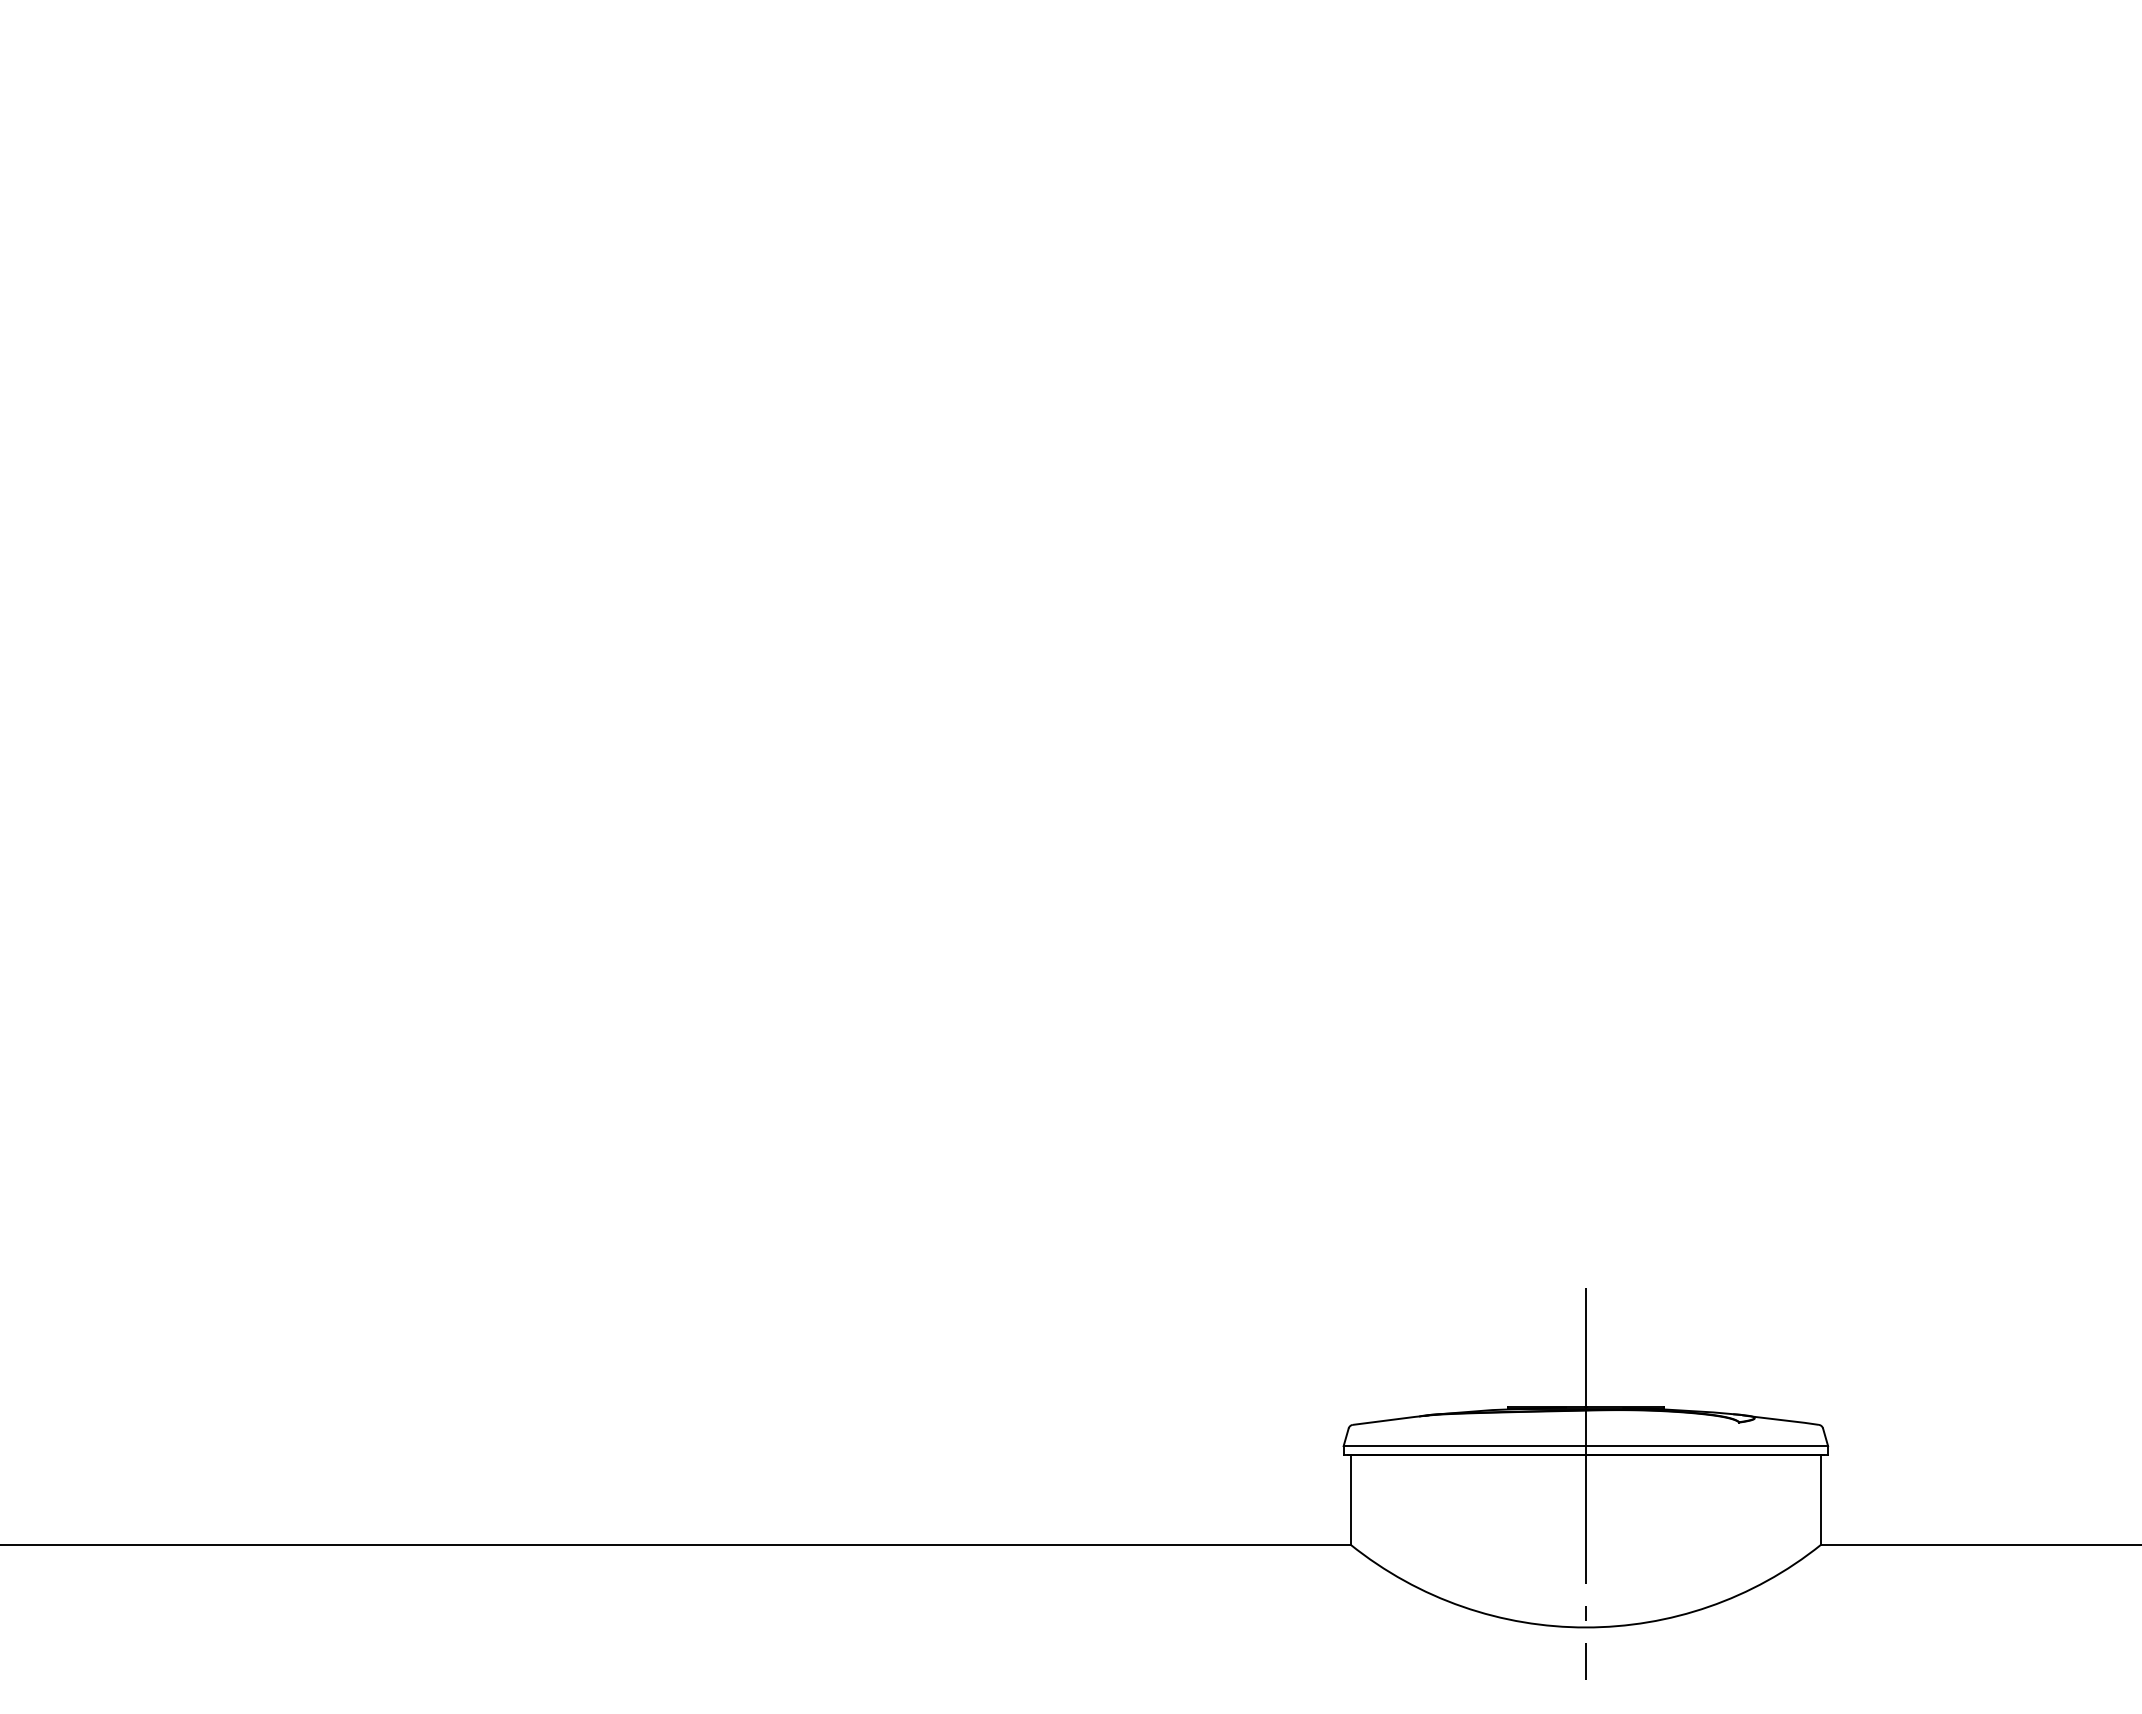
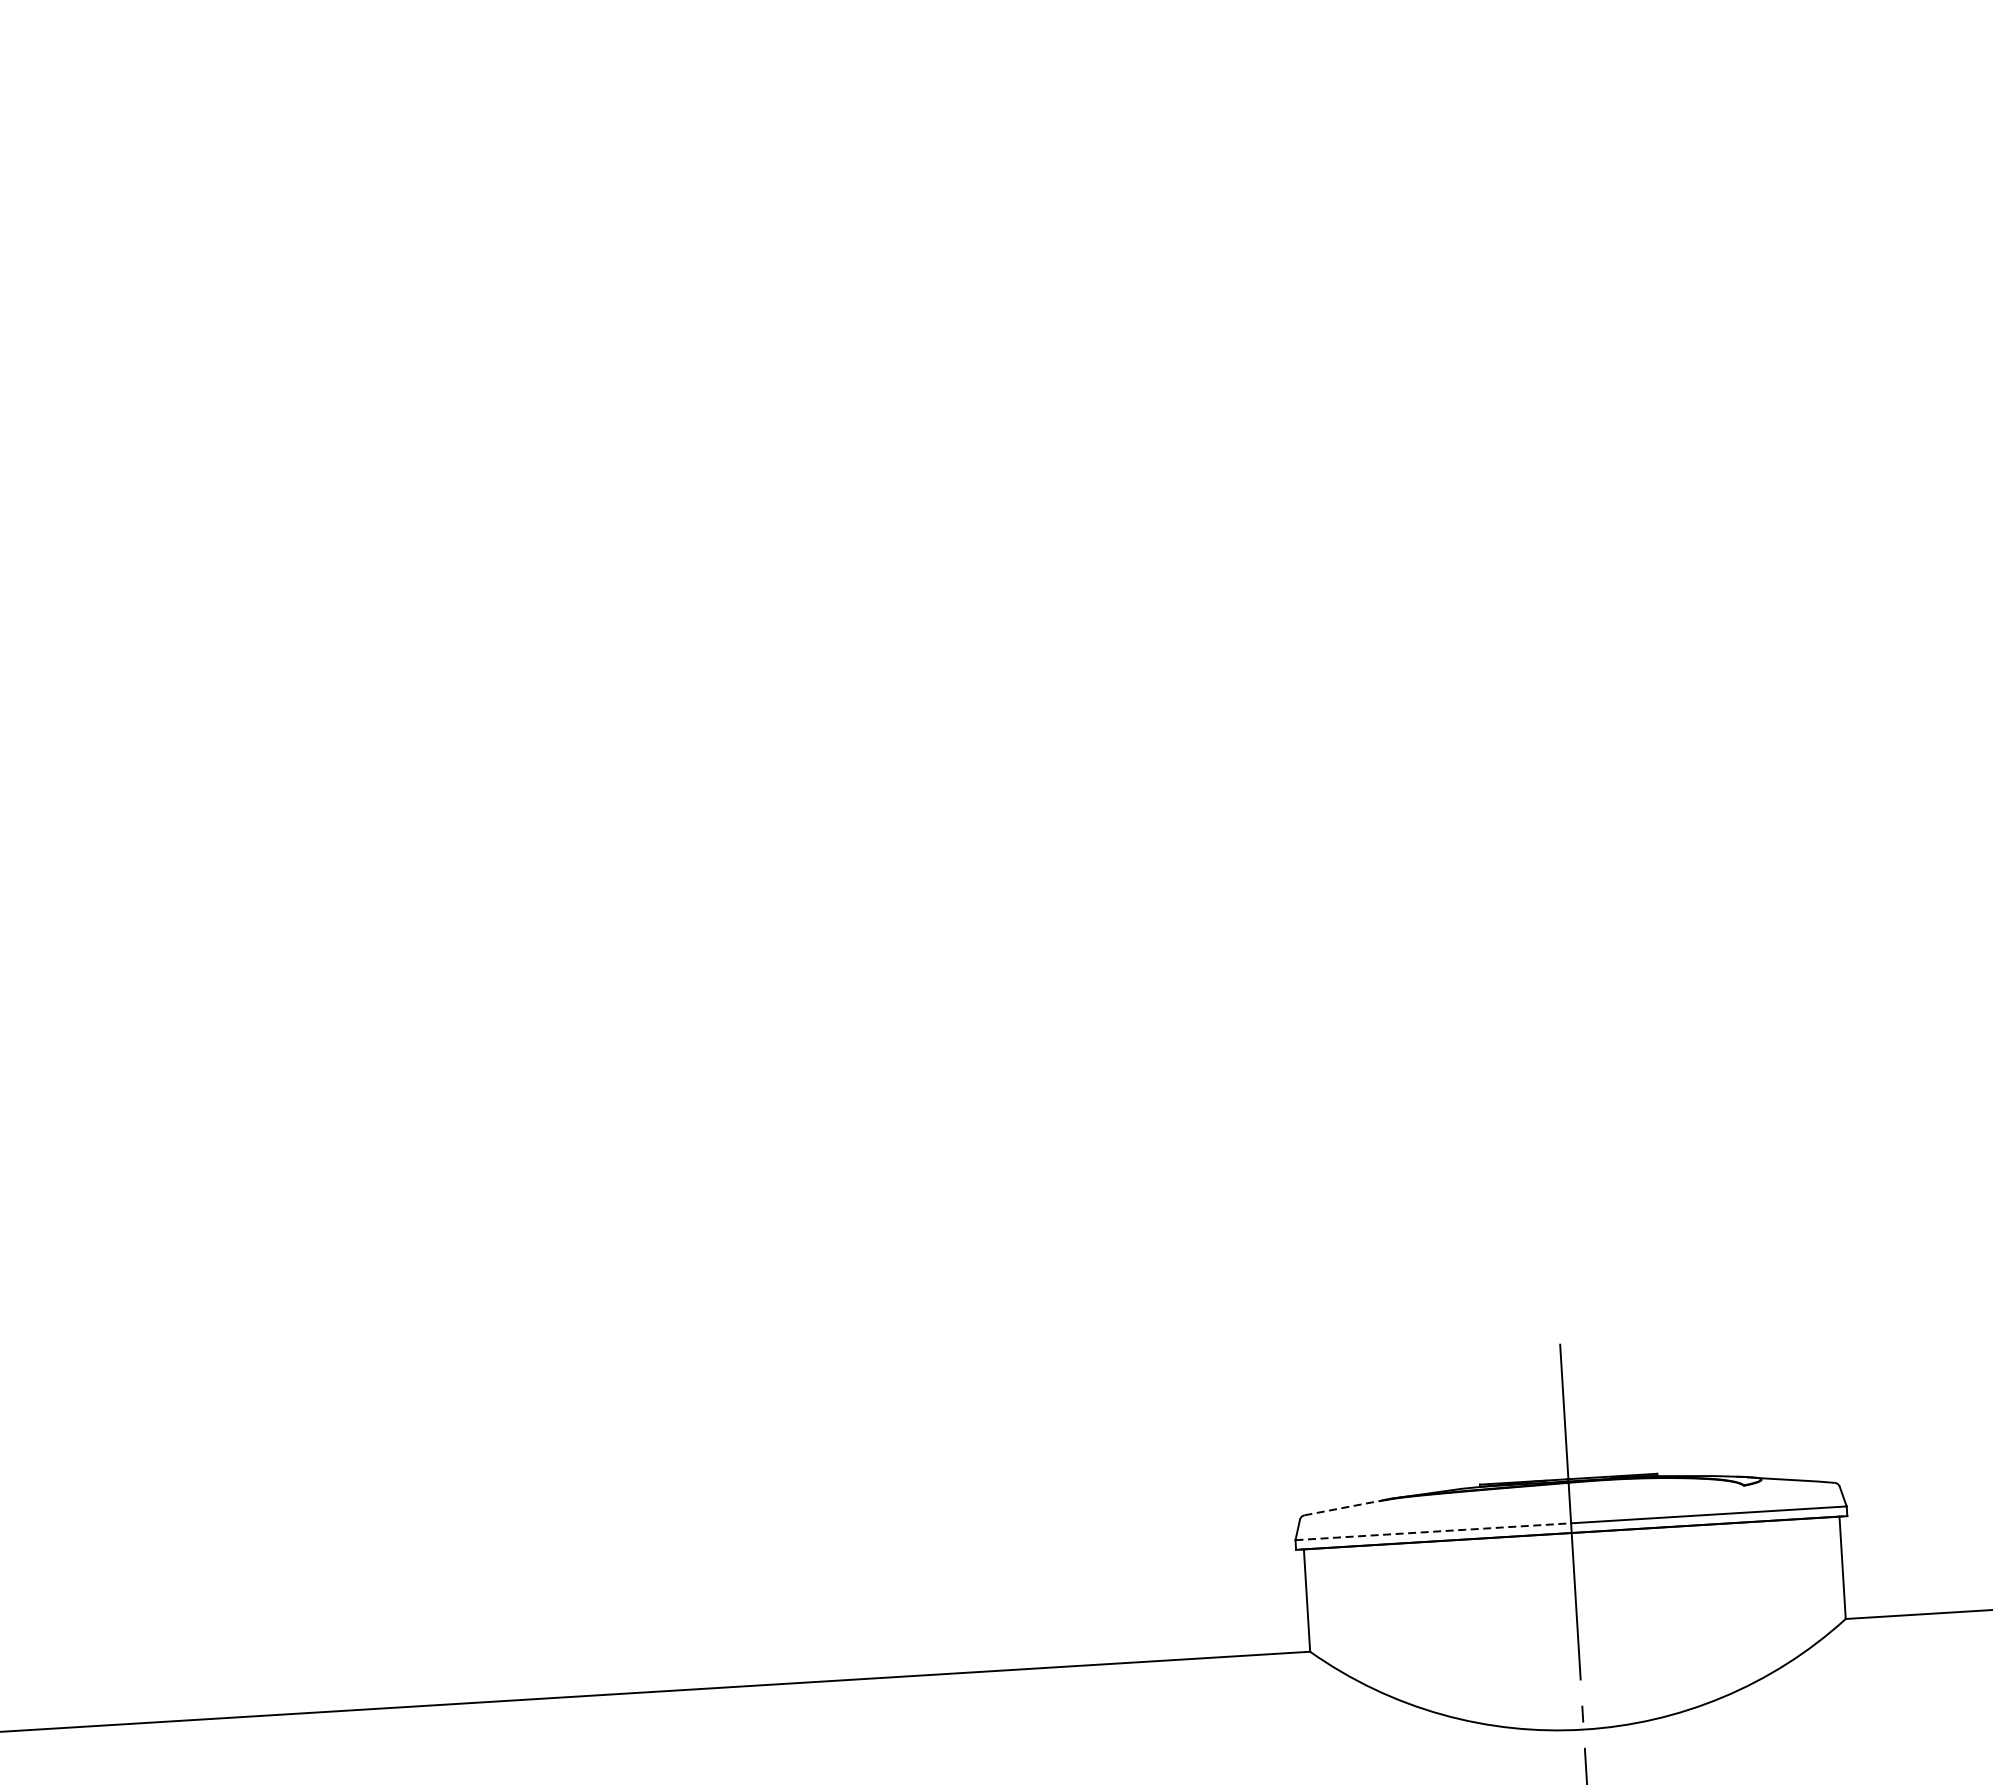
line: (1392, 1419) -> (1349, 1506), solid -> dashed
line: (1465, 1446) -> (1434, 1532), solid -> dashed

